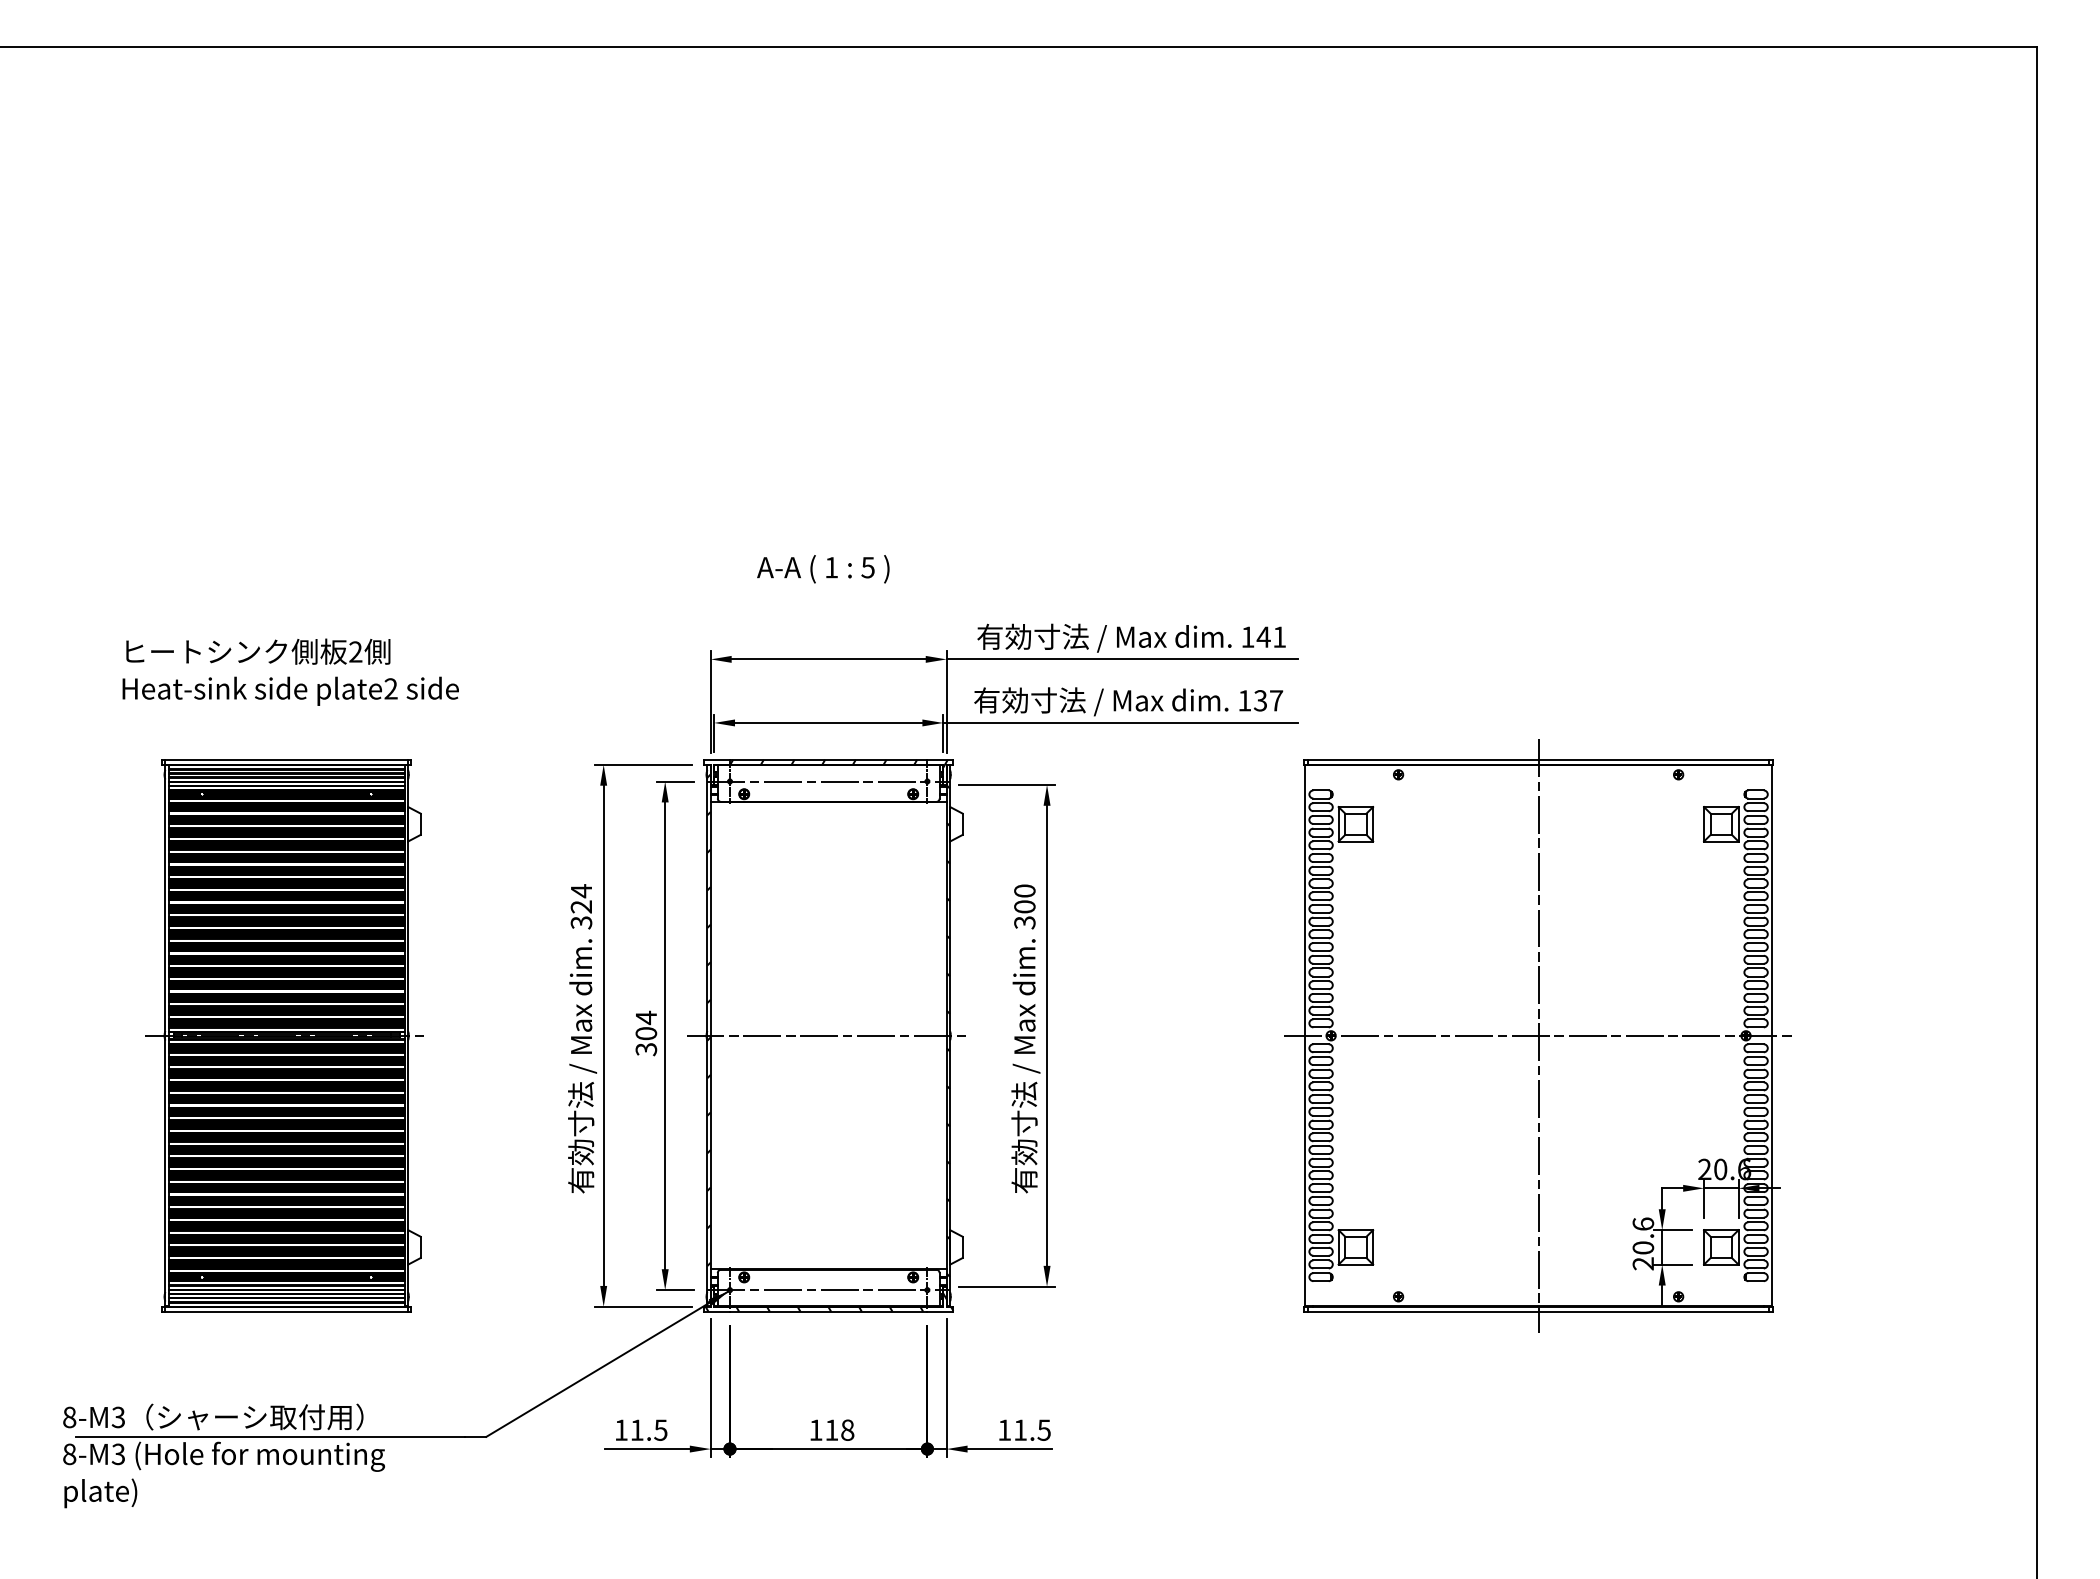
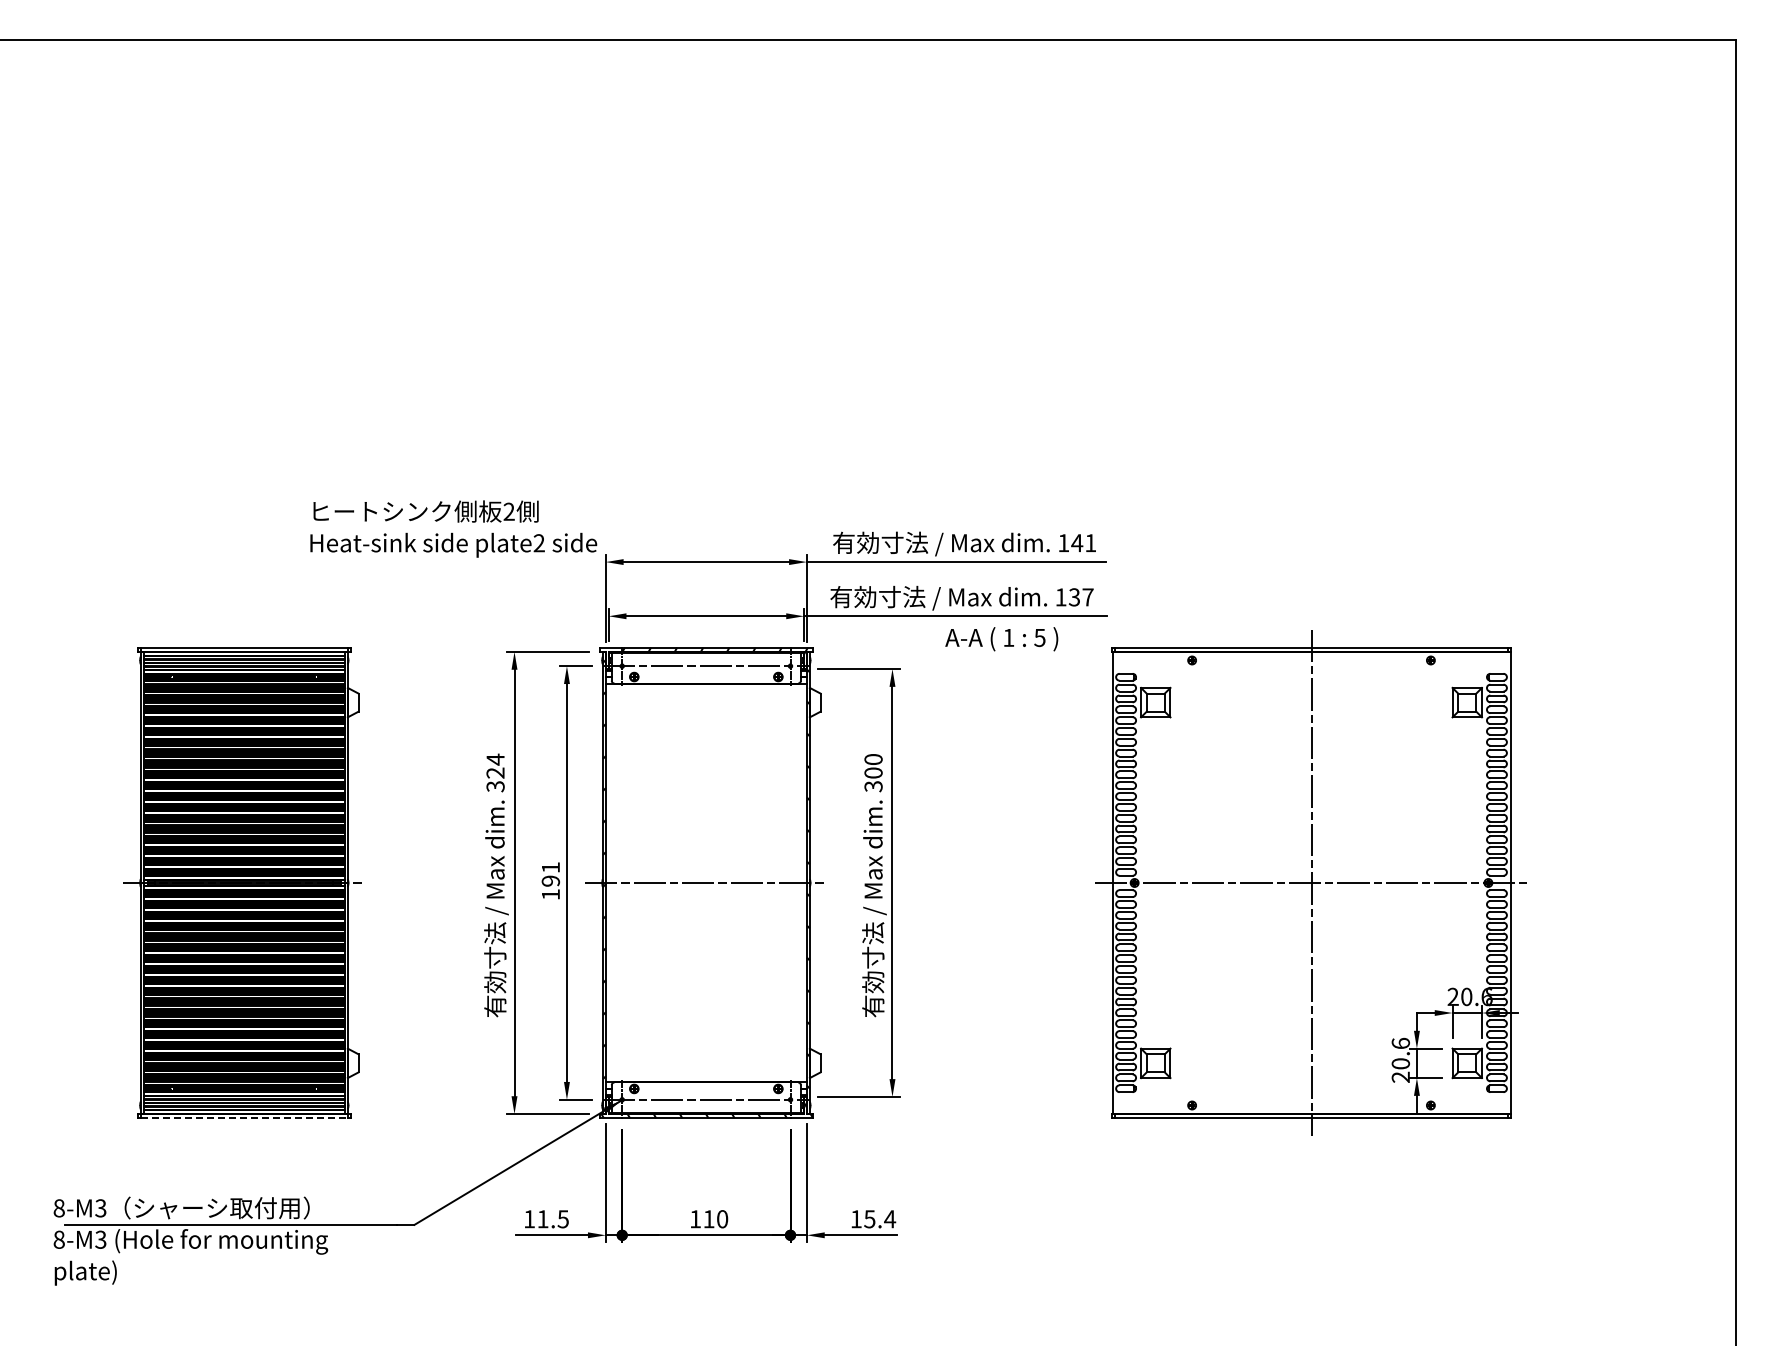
text: (823, 569) -> (1001, 639), moved
text: (290, 671) -> (453, 528), moved
text: (645, 1032) -> (550, 880), 304 -> 191
line: (286, 1312) -> (244, 1118), solid -> dashed
text: (847, 1430) -> (722, 1219), 118 -> 110
text: (1032, 1430) -> (880, 1219), 11.5 -> 15.4

